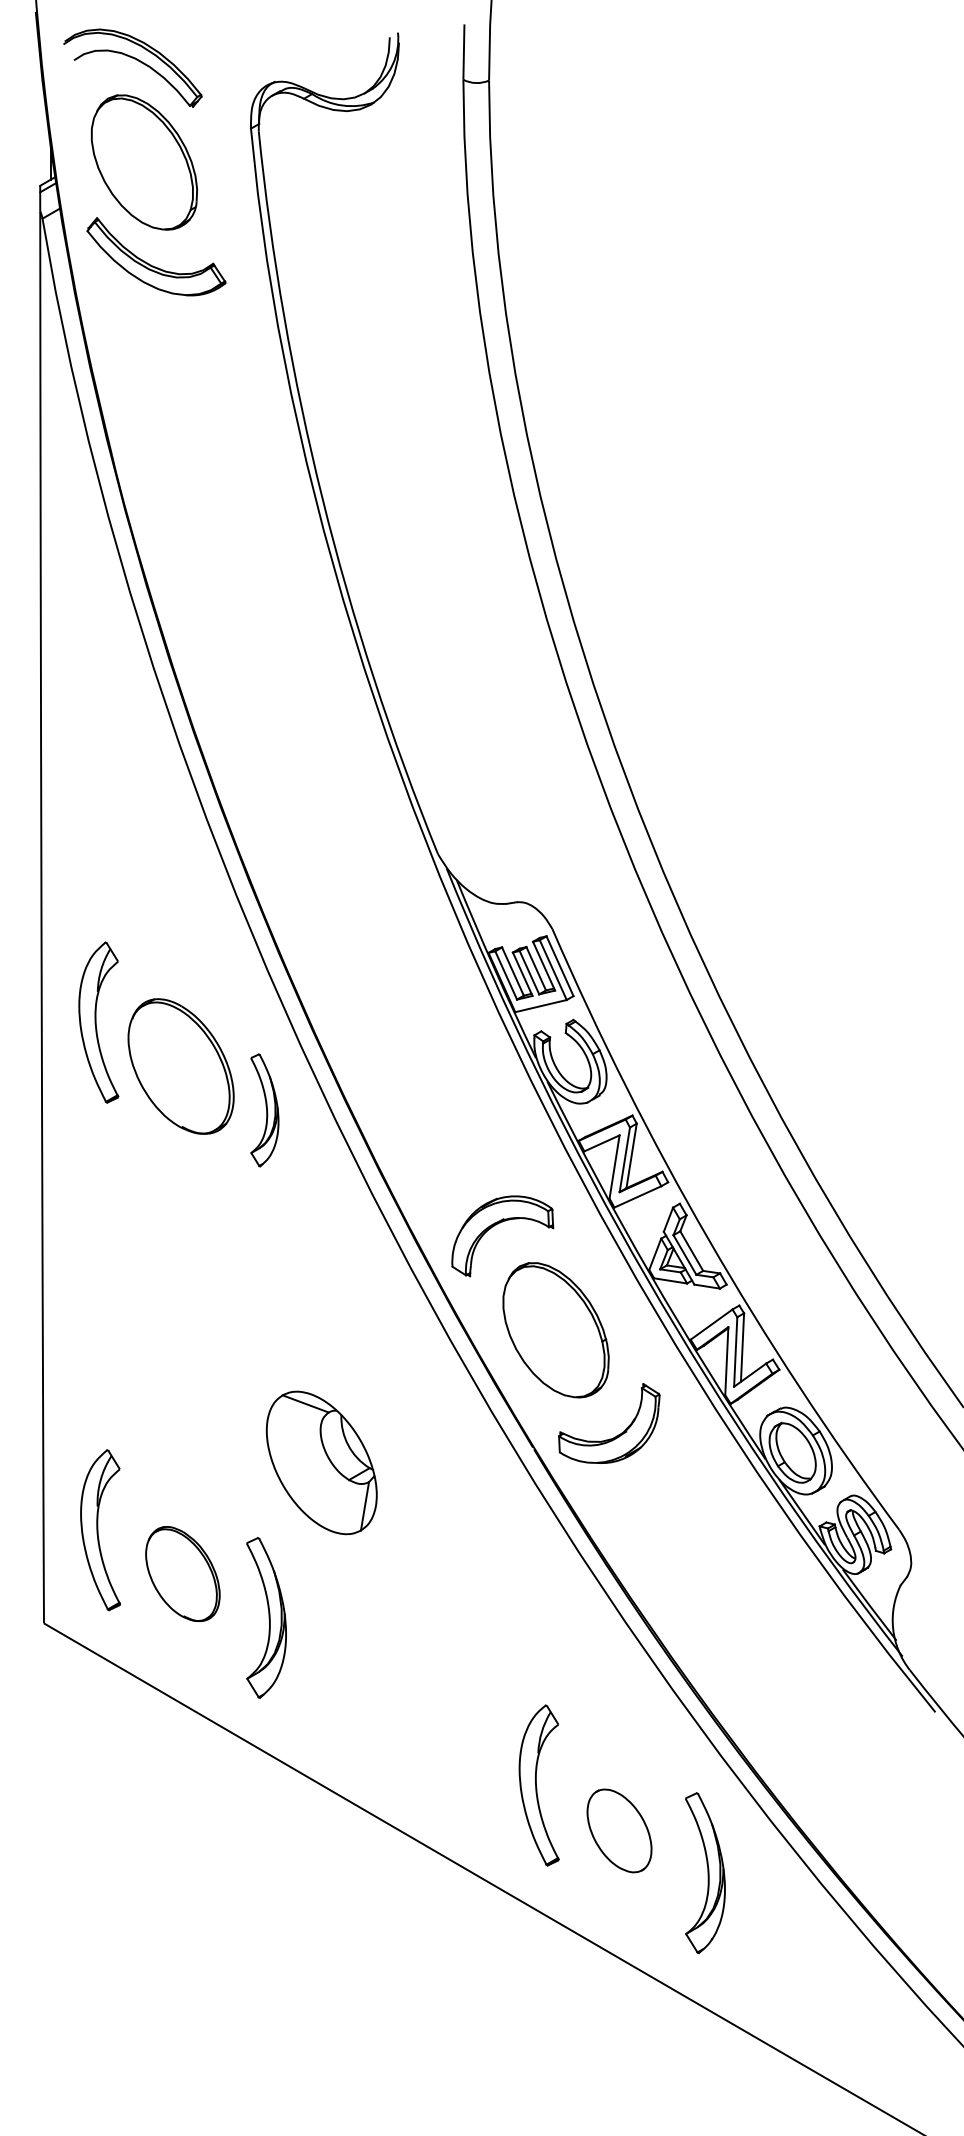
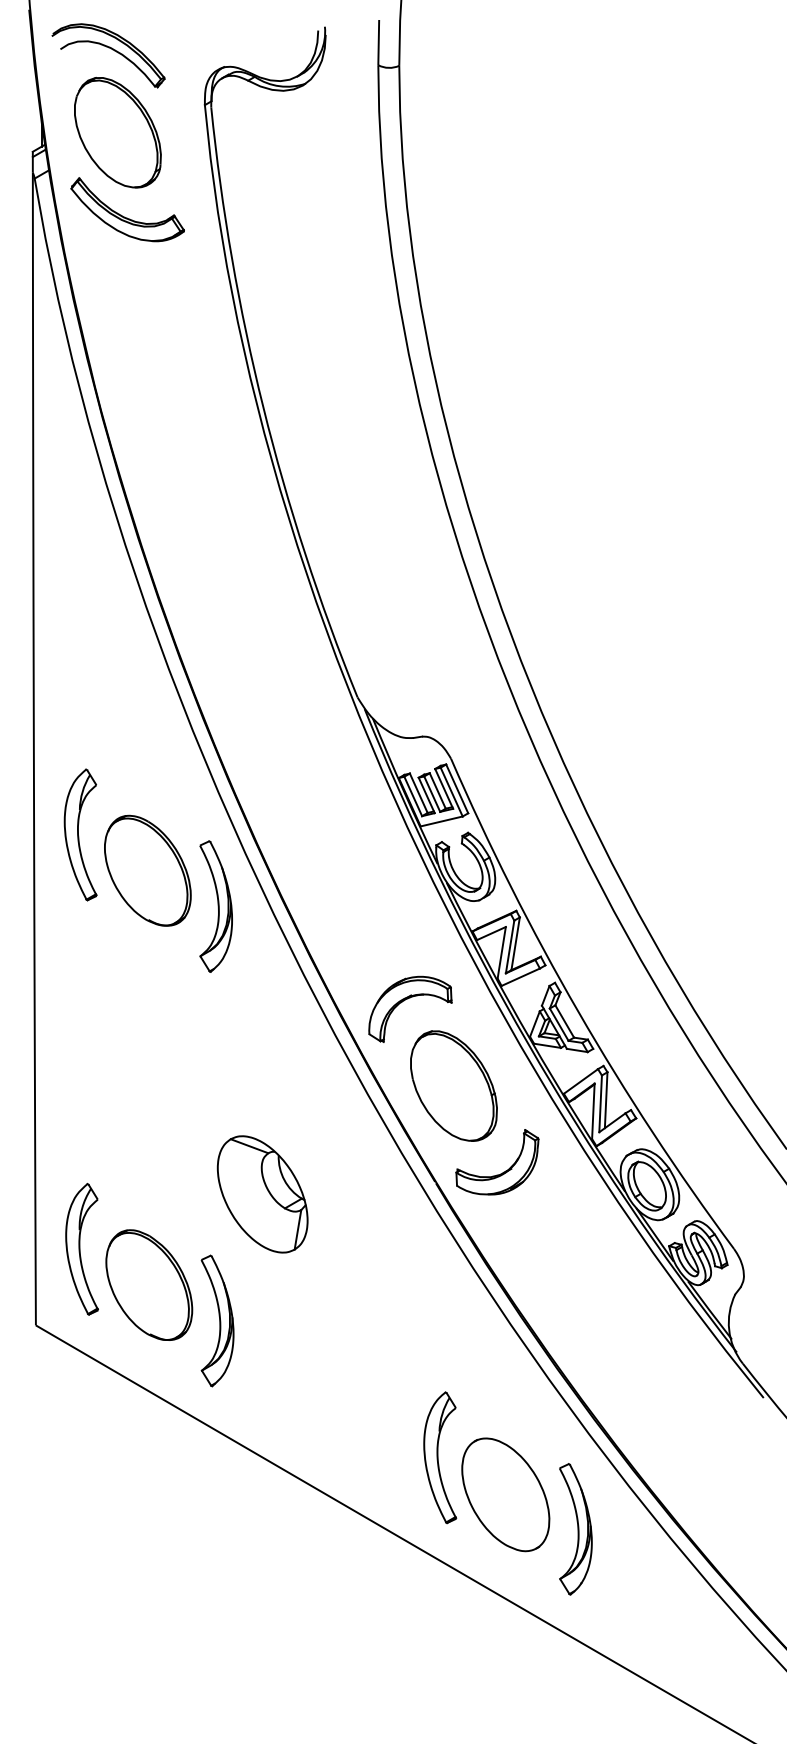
part: (264, 1110) -> (215, 906), size x1.43
part: (182, 1573) -> (148, 1284), size x1.43
part: (619, 1830) -> (505, 1494), size x1.67

